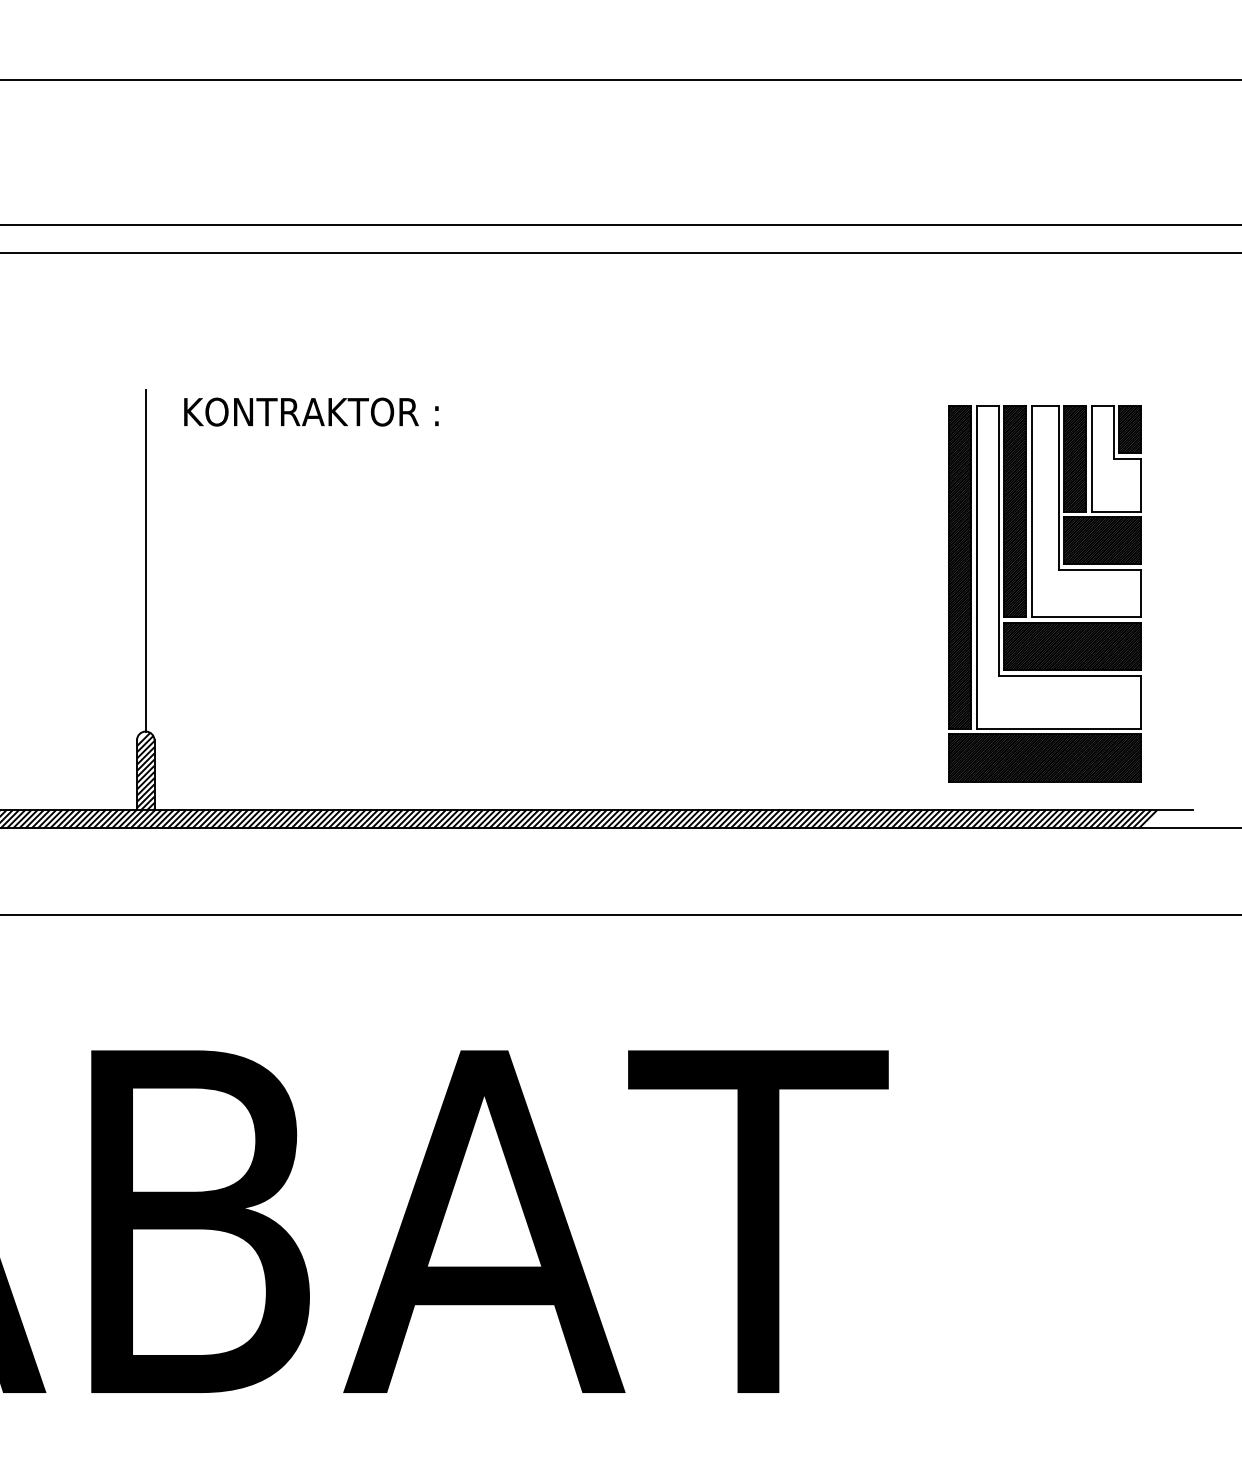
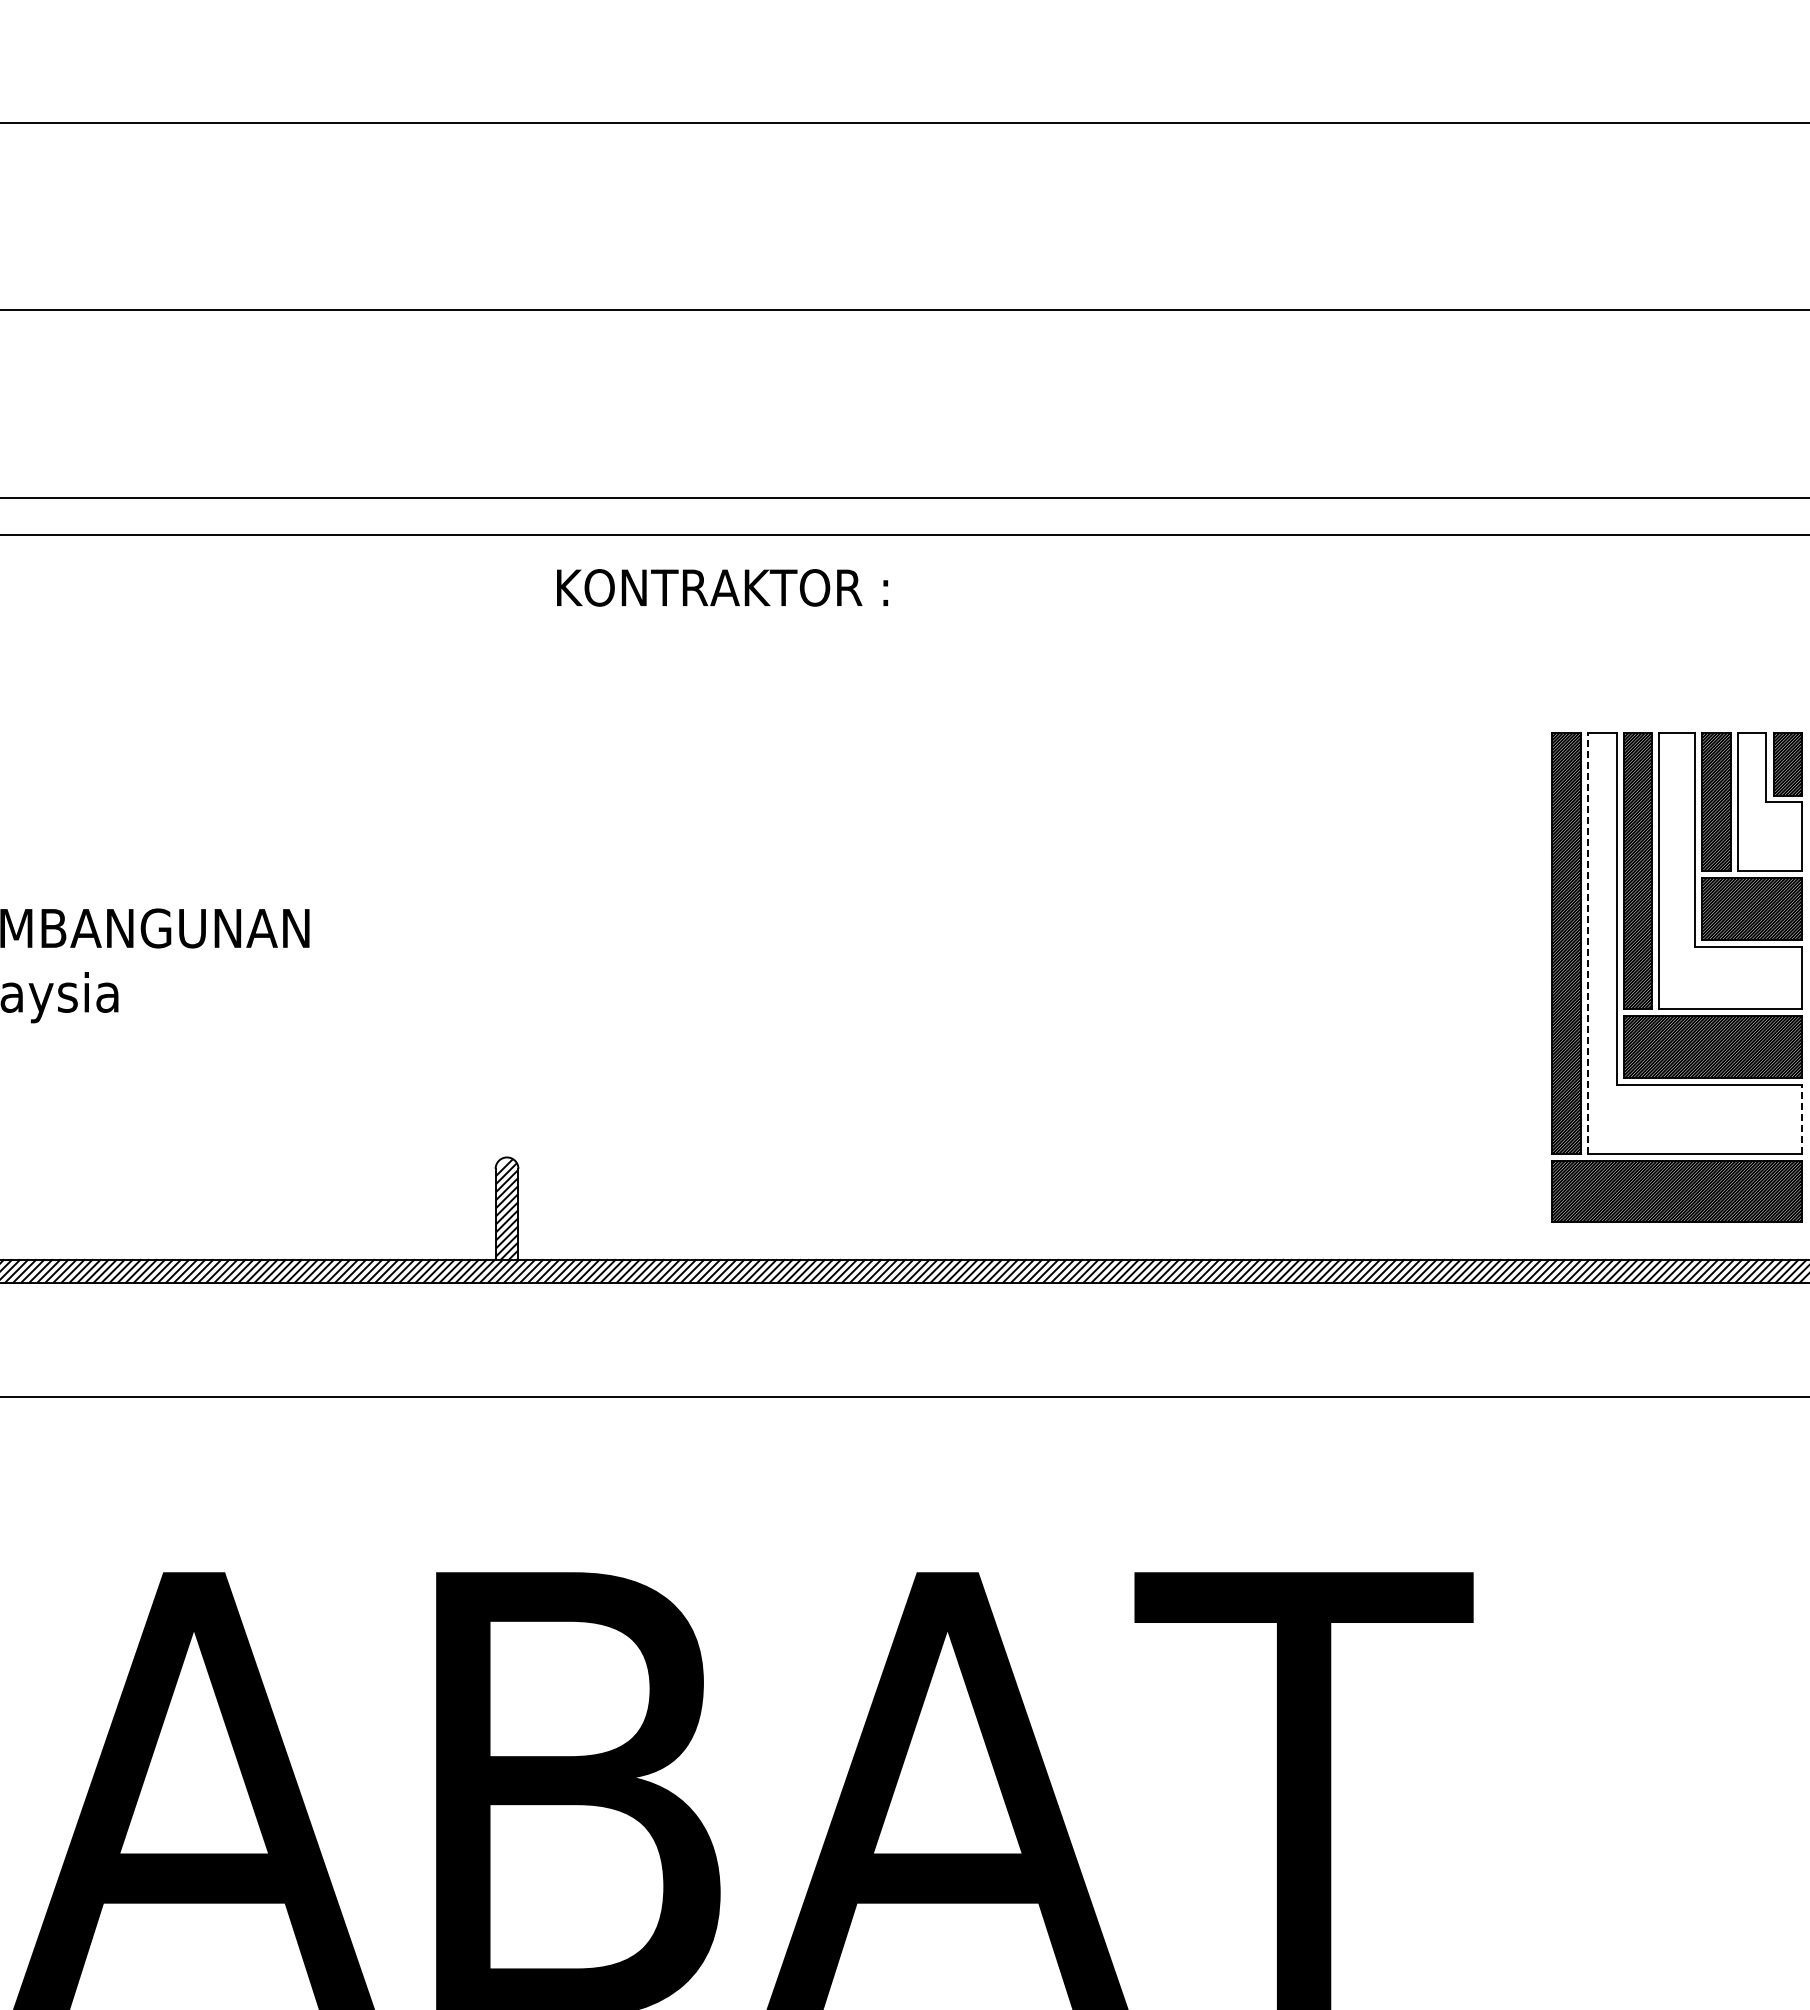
text: (311, 411) -> (722, 587), moved
line: (146, 560) -> (507, 935), removed
line: (976, 567) -> (1587, 943), solid -> dashed
line: (1141, 701) -> (1802, 1118), solid -> dashed

